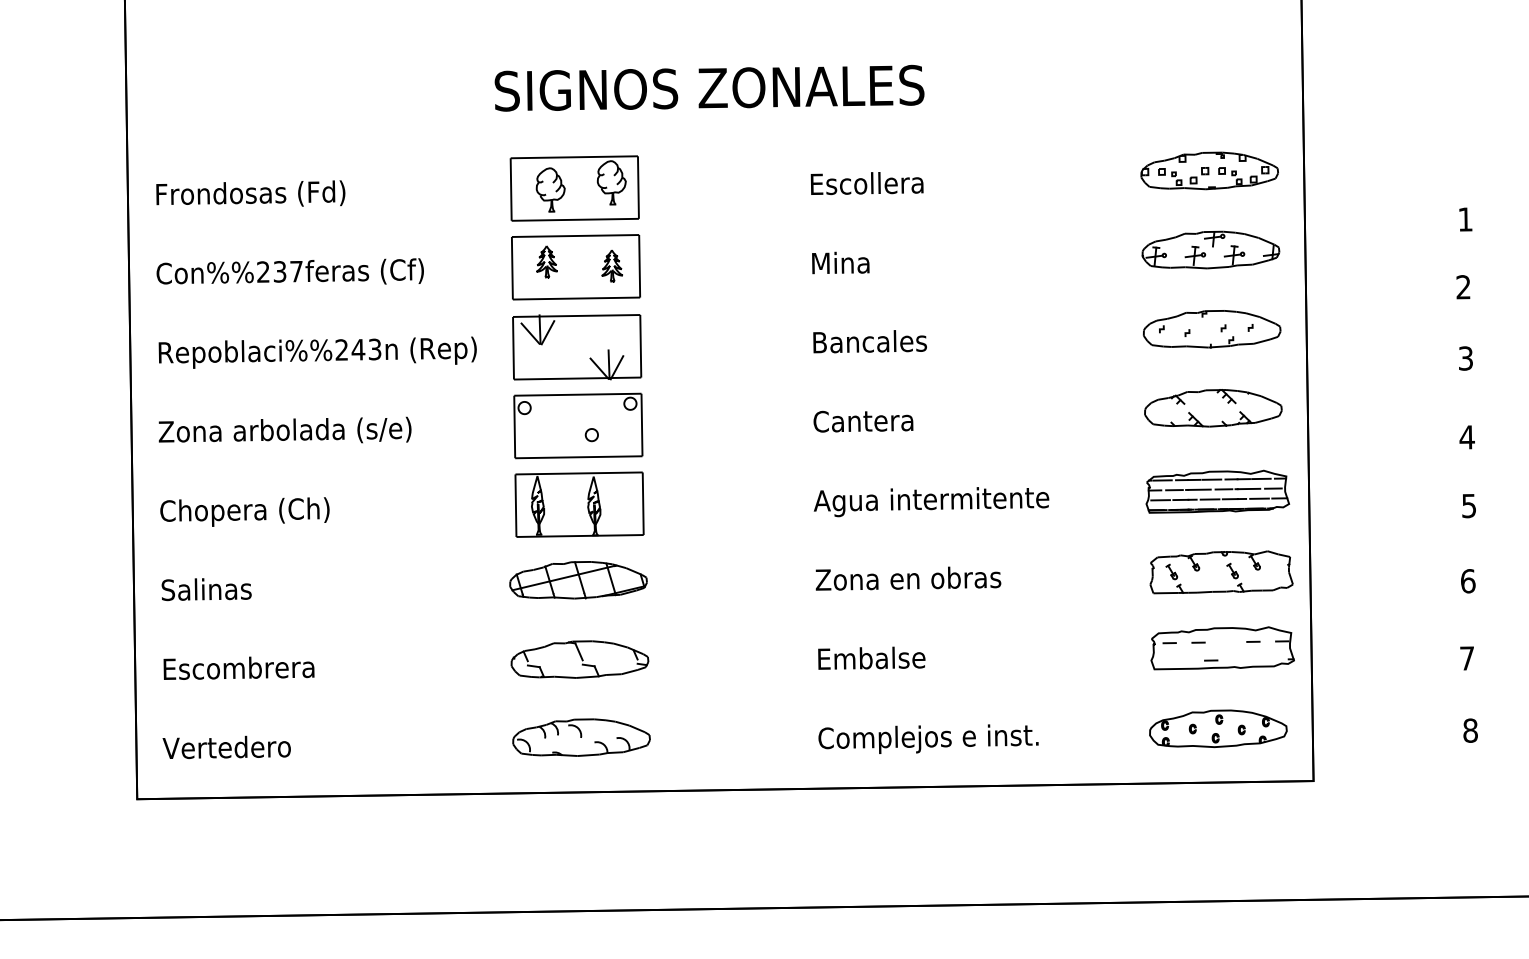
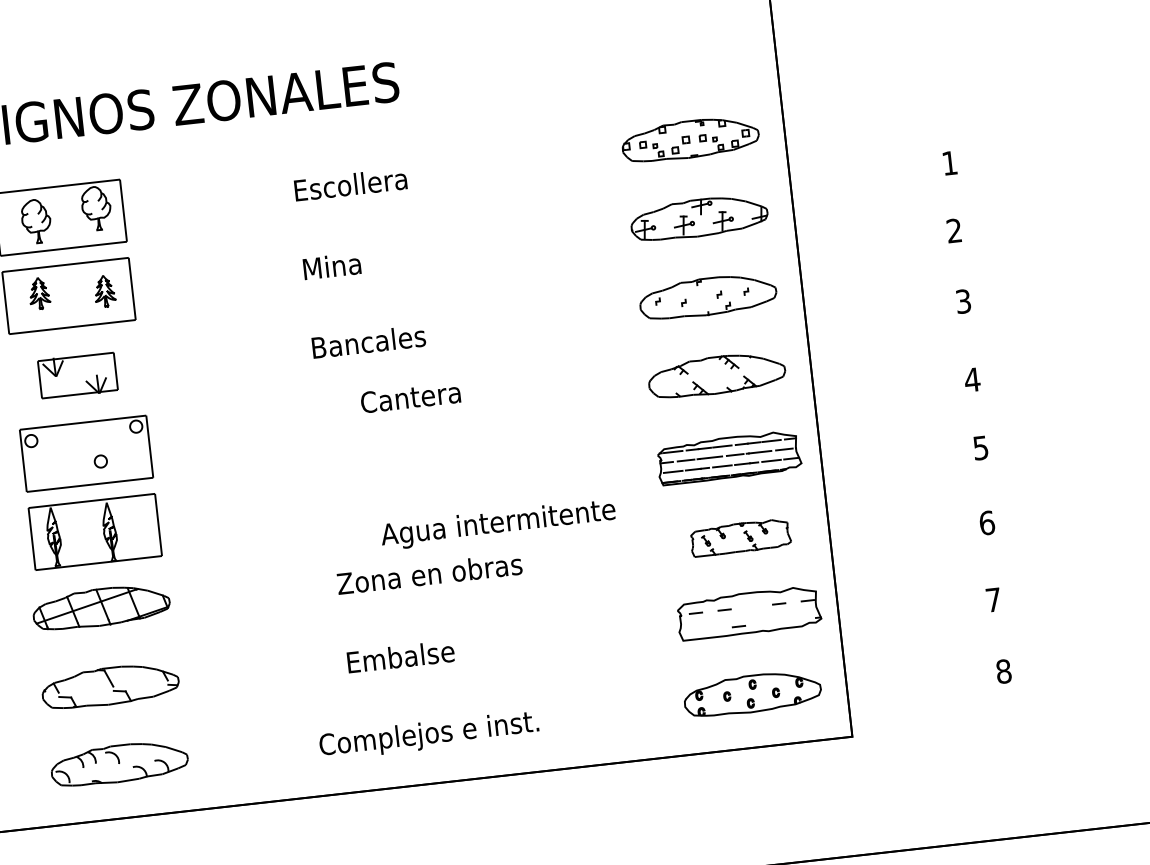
part: (577, 347) -> (78, 375), size x0.6
text: (863, 421) -> (410, 397), moved
text: (931, 502) -> (498, 525), moved
part: (1221, 572) -> (740, 537), size x0.7
text: (928, 738) -> (429, 734), moved

